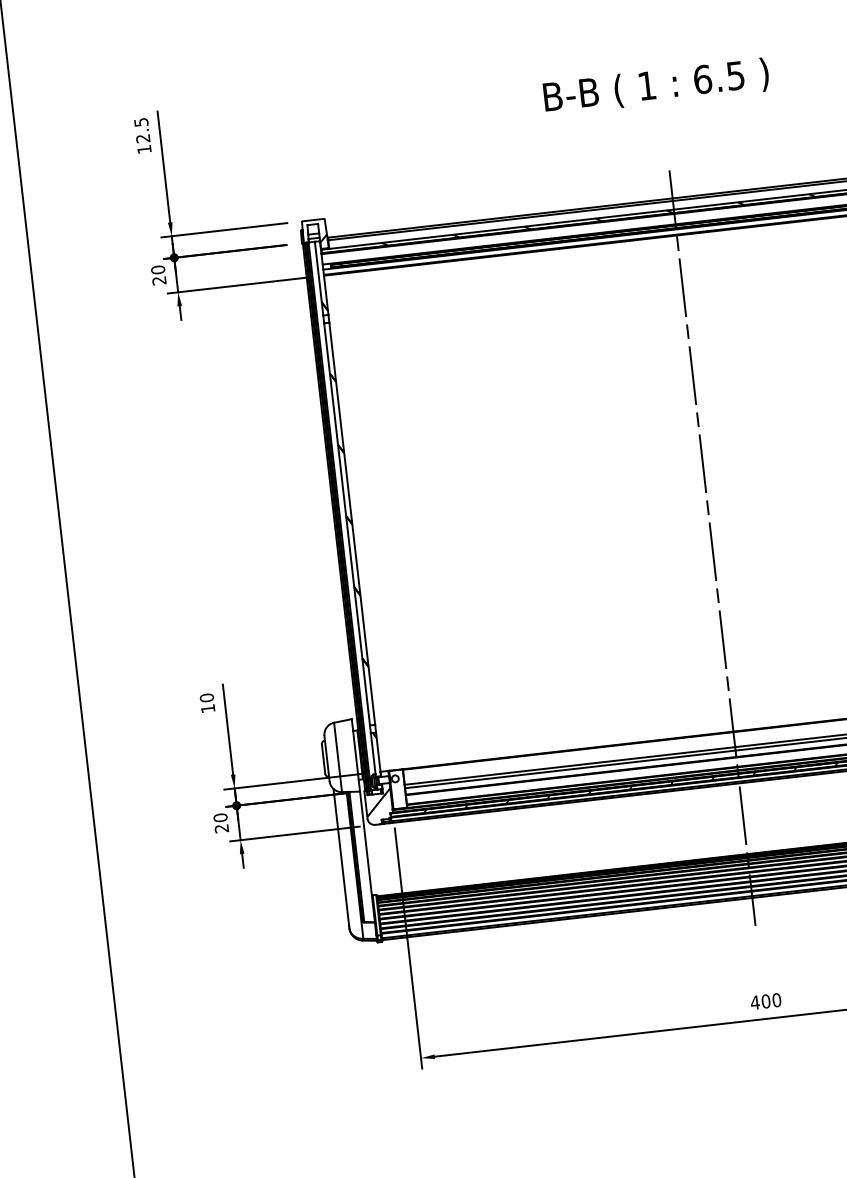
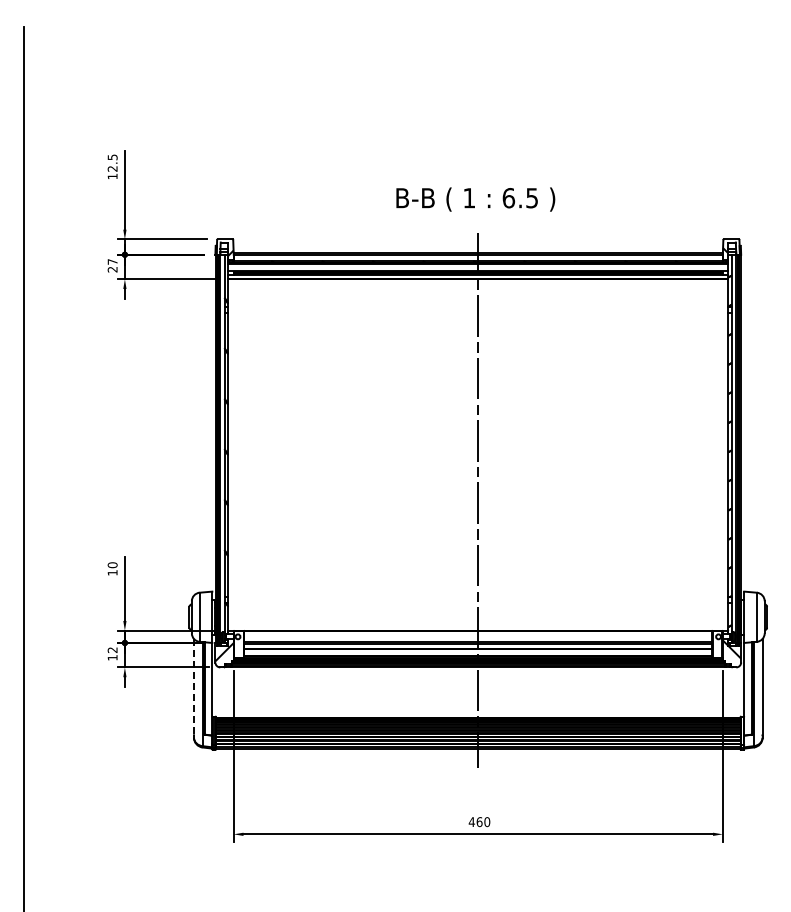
text: (655, 86) -> (475, 199), moved
text: (157, 269) -> (112, 261), 20 -> 27
text: (220, 822) -> (112, 653), 20 -> 12
line: (341, 855) -> (194, 686), solid -> dashed
text: (765, 1000) -> (479, 821), 400 -> 460

